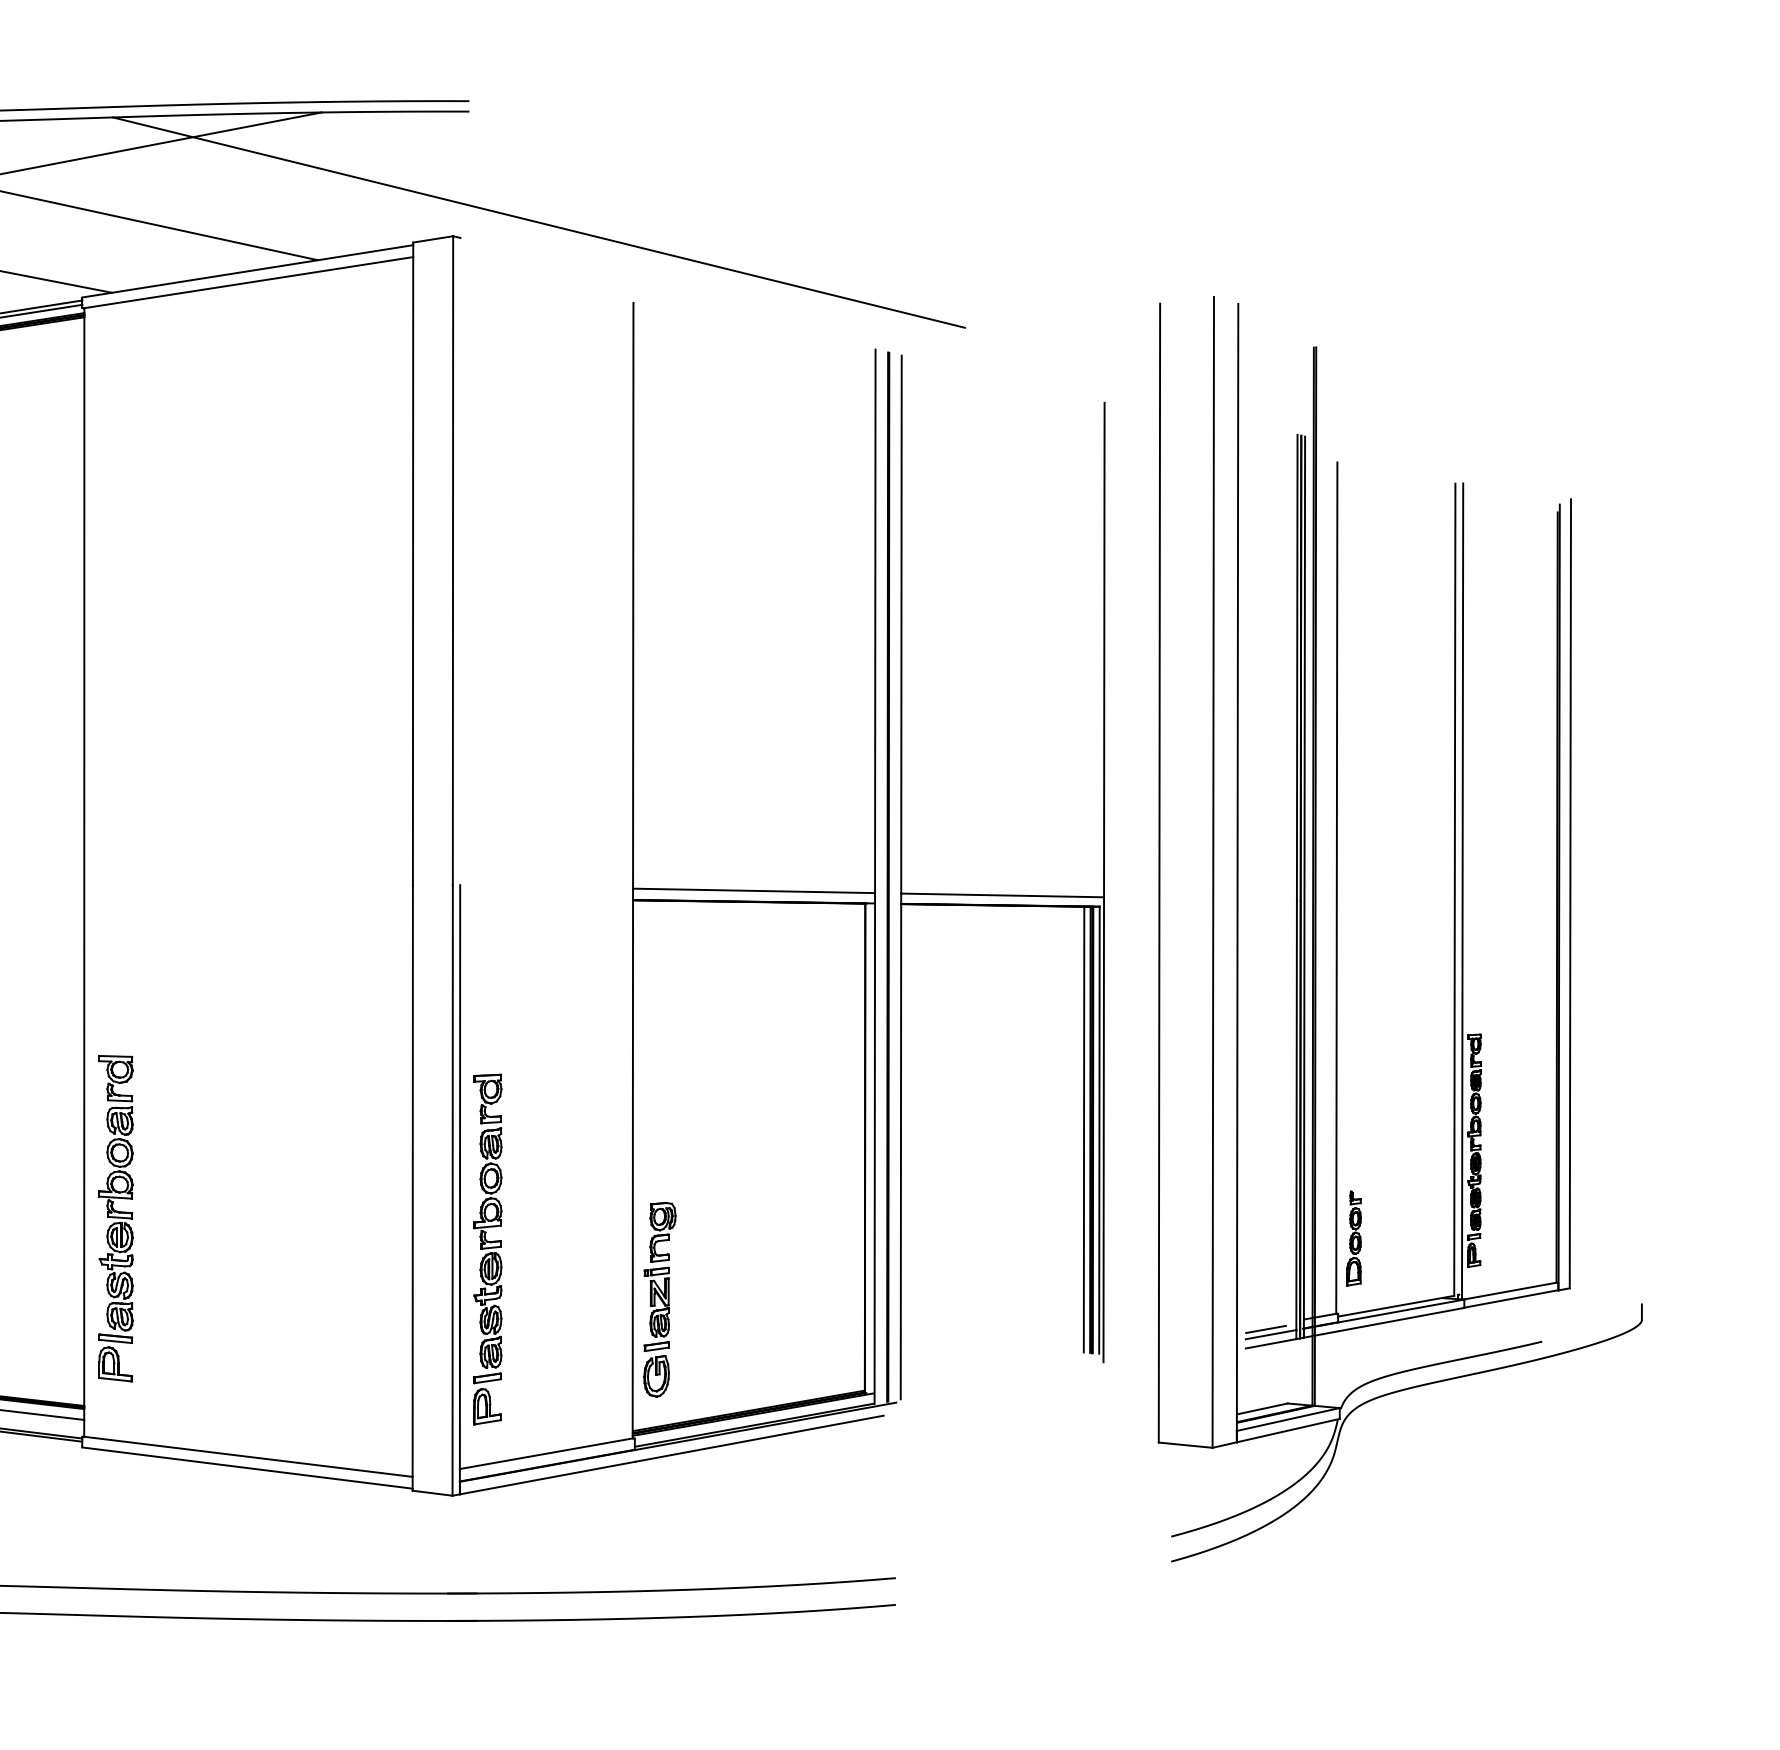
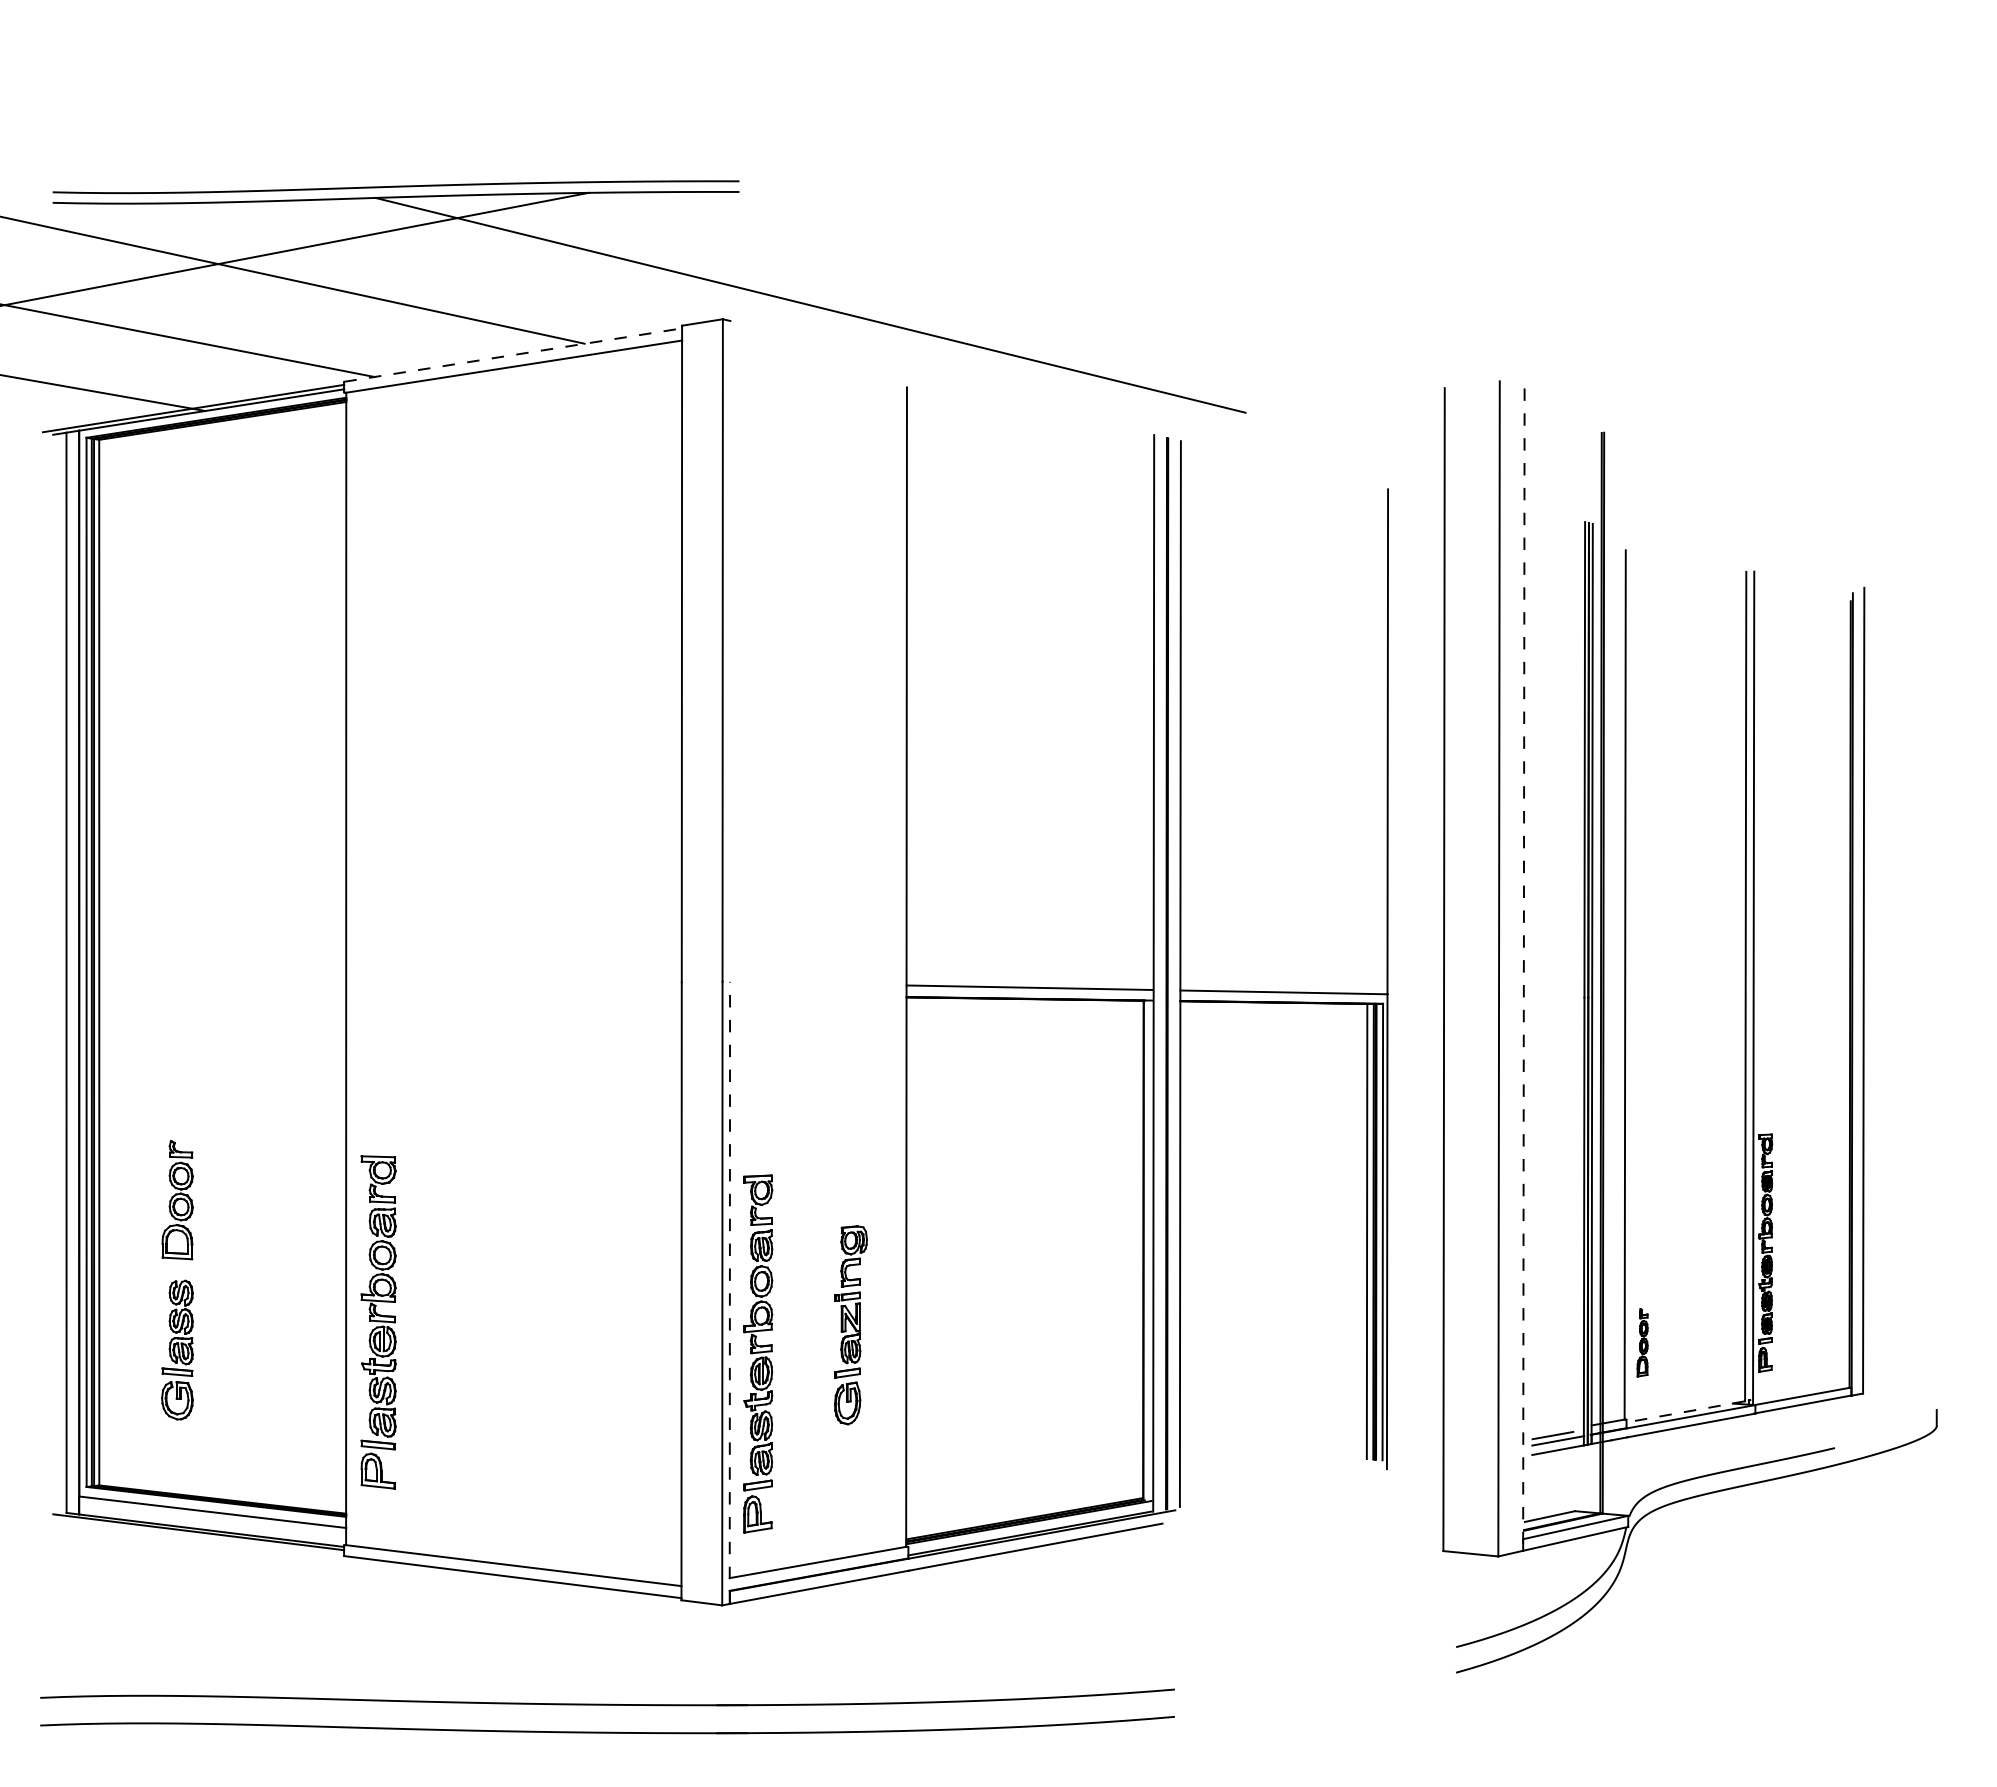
line: (248, 271) -> (513, 355), solid -> dashed
line: (1237, 874) -> (1523, 970), solid -> dashed
line: (459, 1189) -> (729, 1292), solid -> dashed
part: (1353, 1238) -> (1642, 1342), size x0.7
part: (659, 1299) -> (850, 1325), moved
line: (1395, 1305) -> (1685, 1411), solid -> dashed

